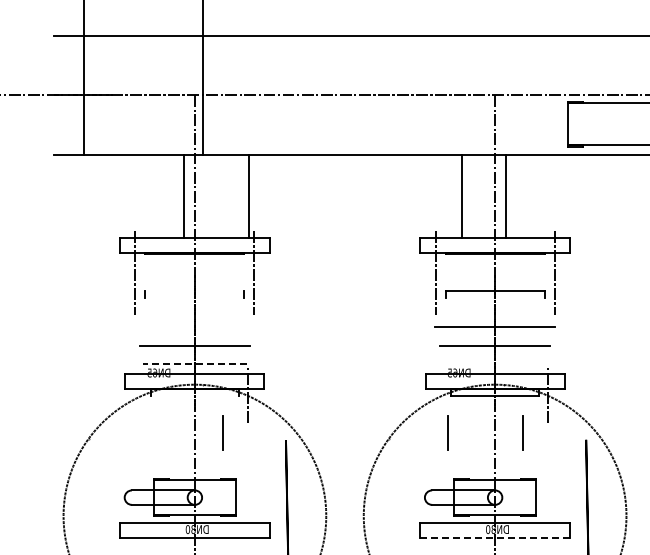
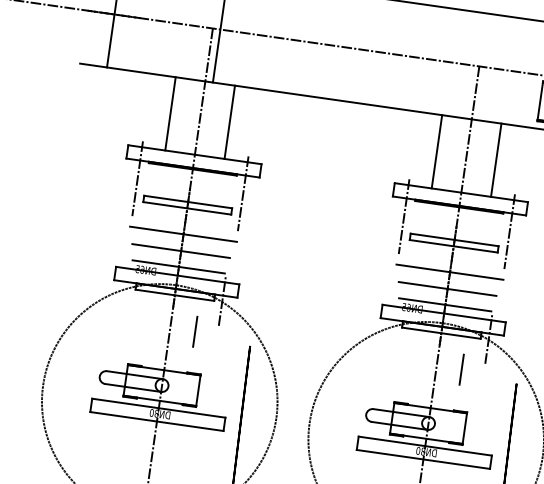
line: (183, 196) -> (170, 114), moved
line: (249, 196) -> (229, 122), moved
line: (505, 196) -> (496, 160), moved
line: (194, 290) -> (187, 201), added
line: (194, 298) -> (186, 208), added
line: (494, 298) -> (453, 246), added
line: (194, 327) -> (183, 234), added
line: (194, 364) -> (178, 267), dashed -> solid
line: (494, 364) -> (444, 305), added
line: (194, 395) -> (174, 294), added
line: (447, 432) -> (394, 359), removed
line: (494, 538) -> (422, 459), dashed -> solid

